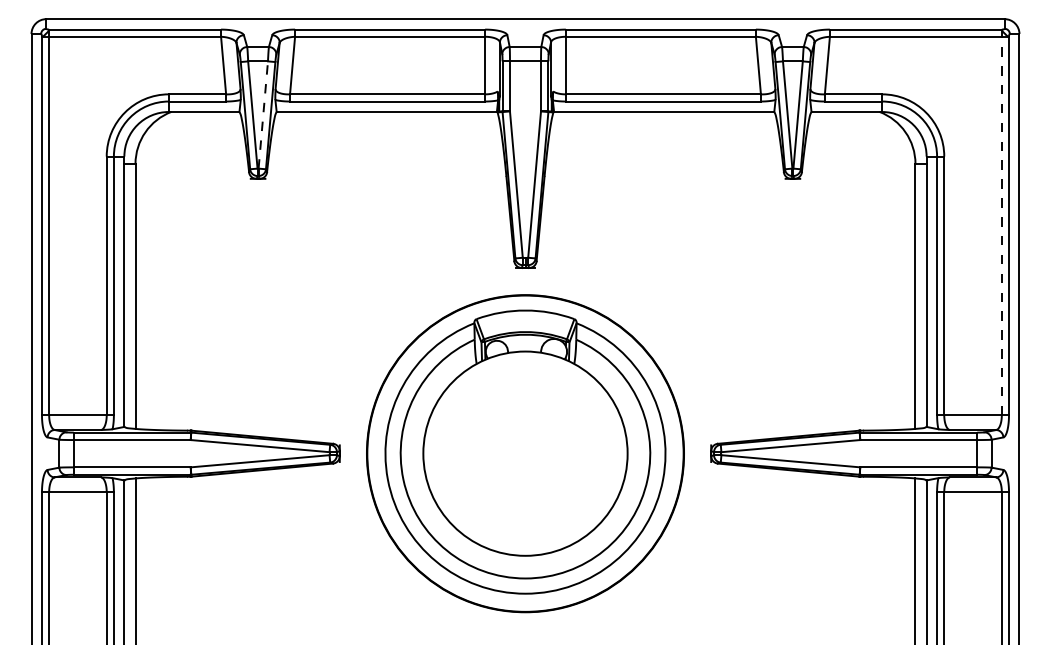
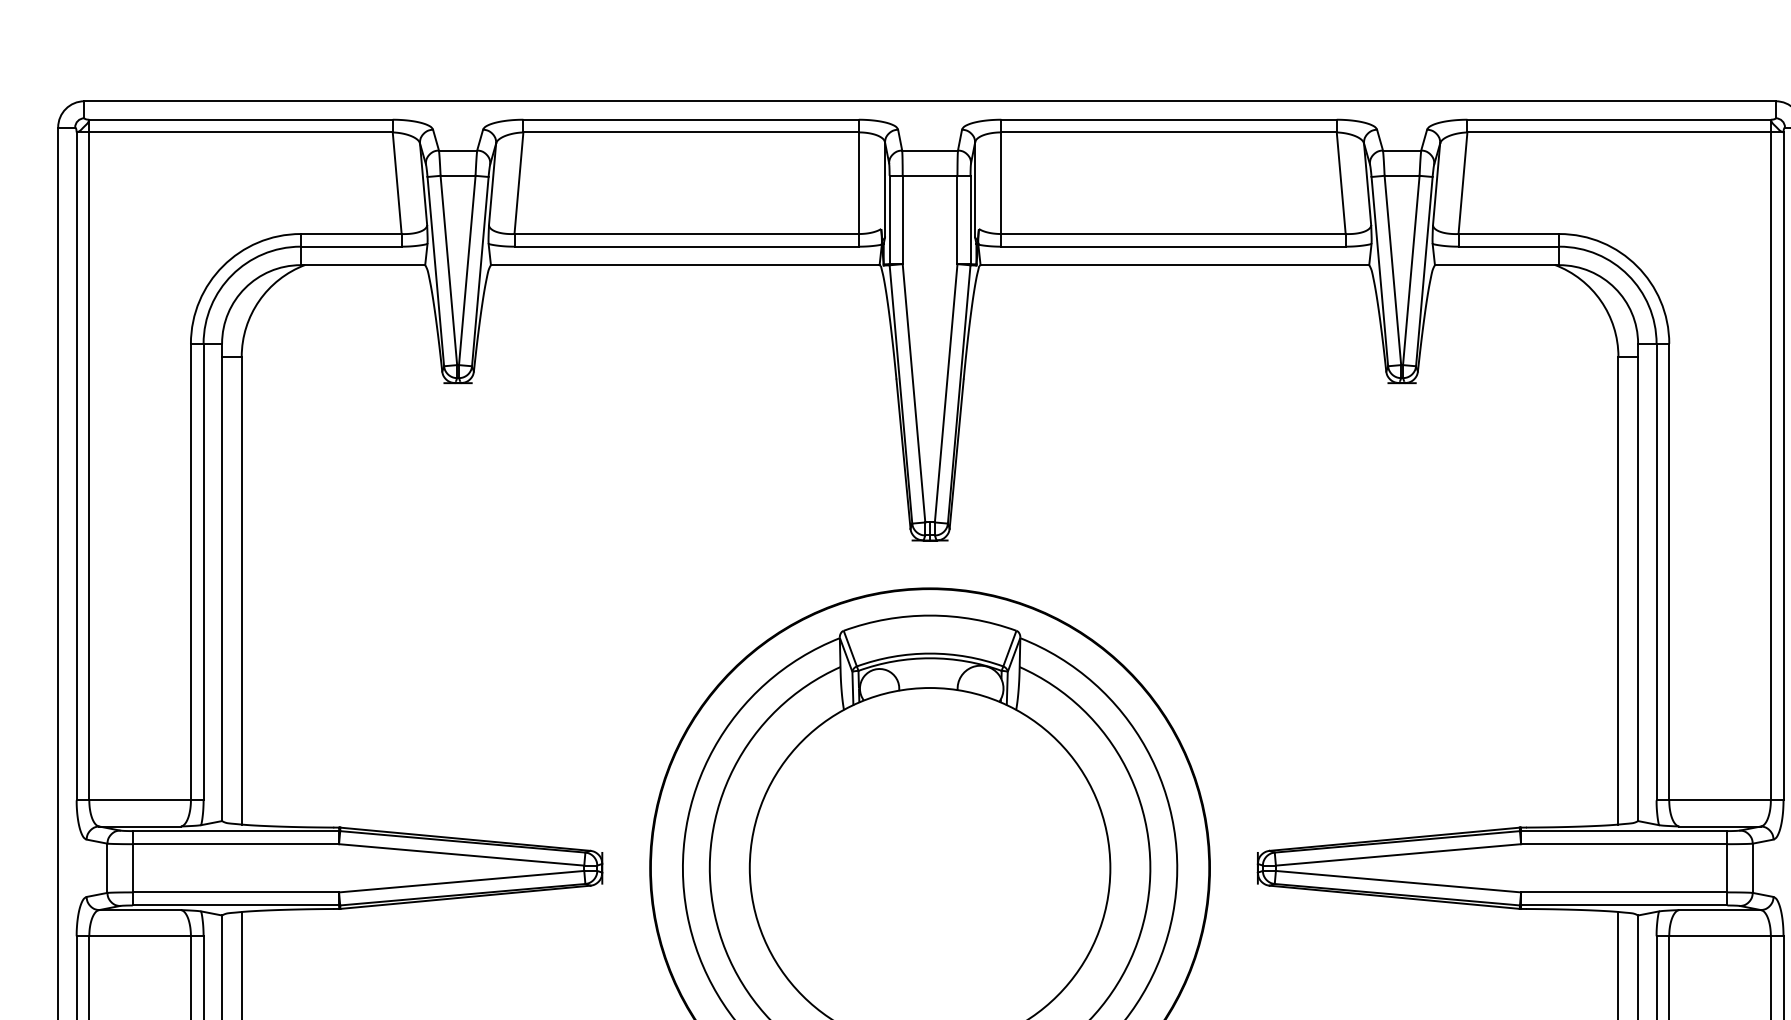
line: (263, 115) -> (467, 271), dashed -> solid
line: (1001, 222) -> (1770, 460), dashed -> solid

